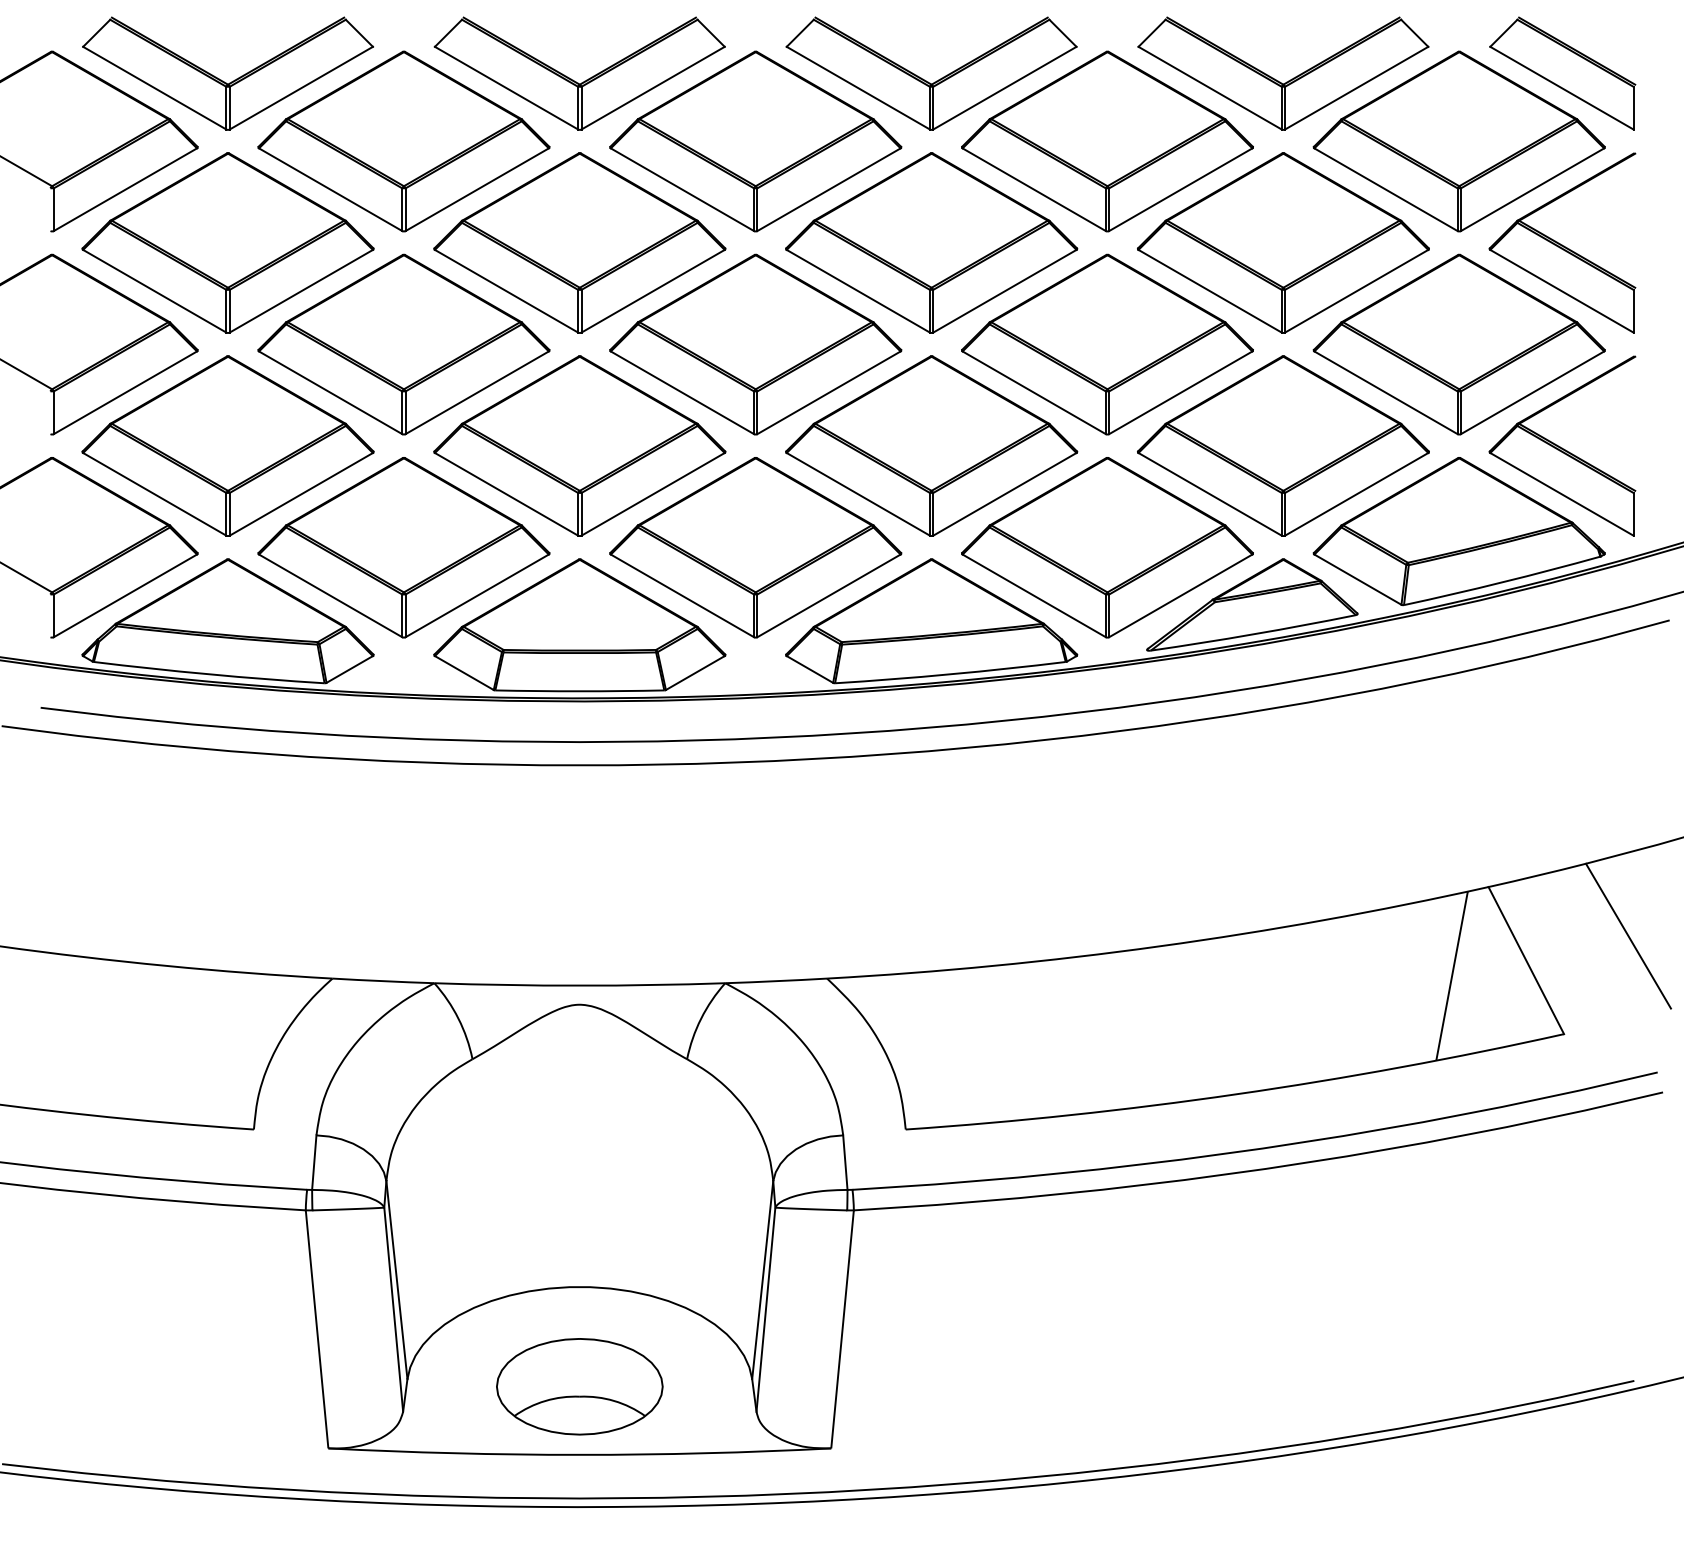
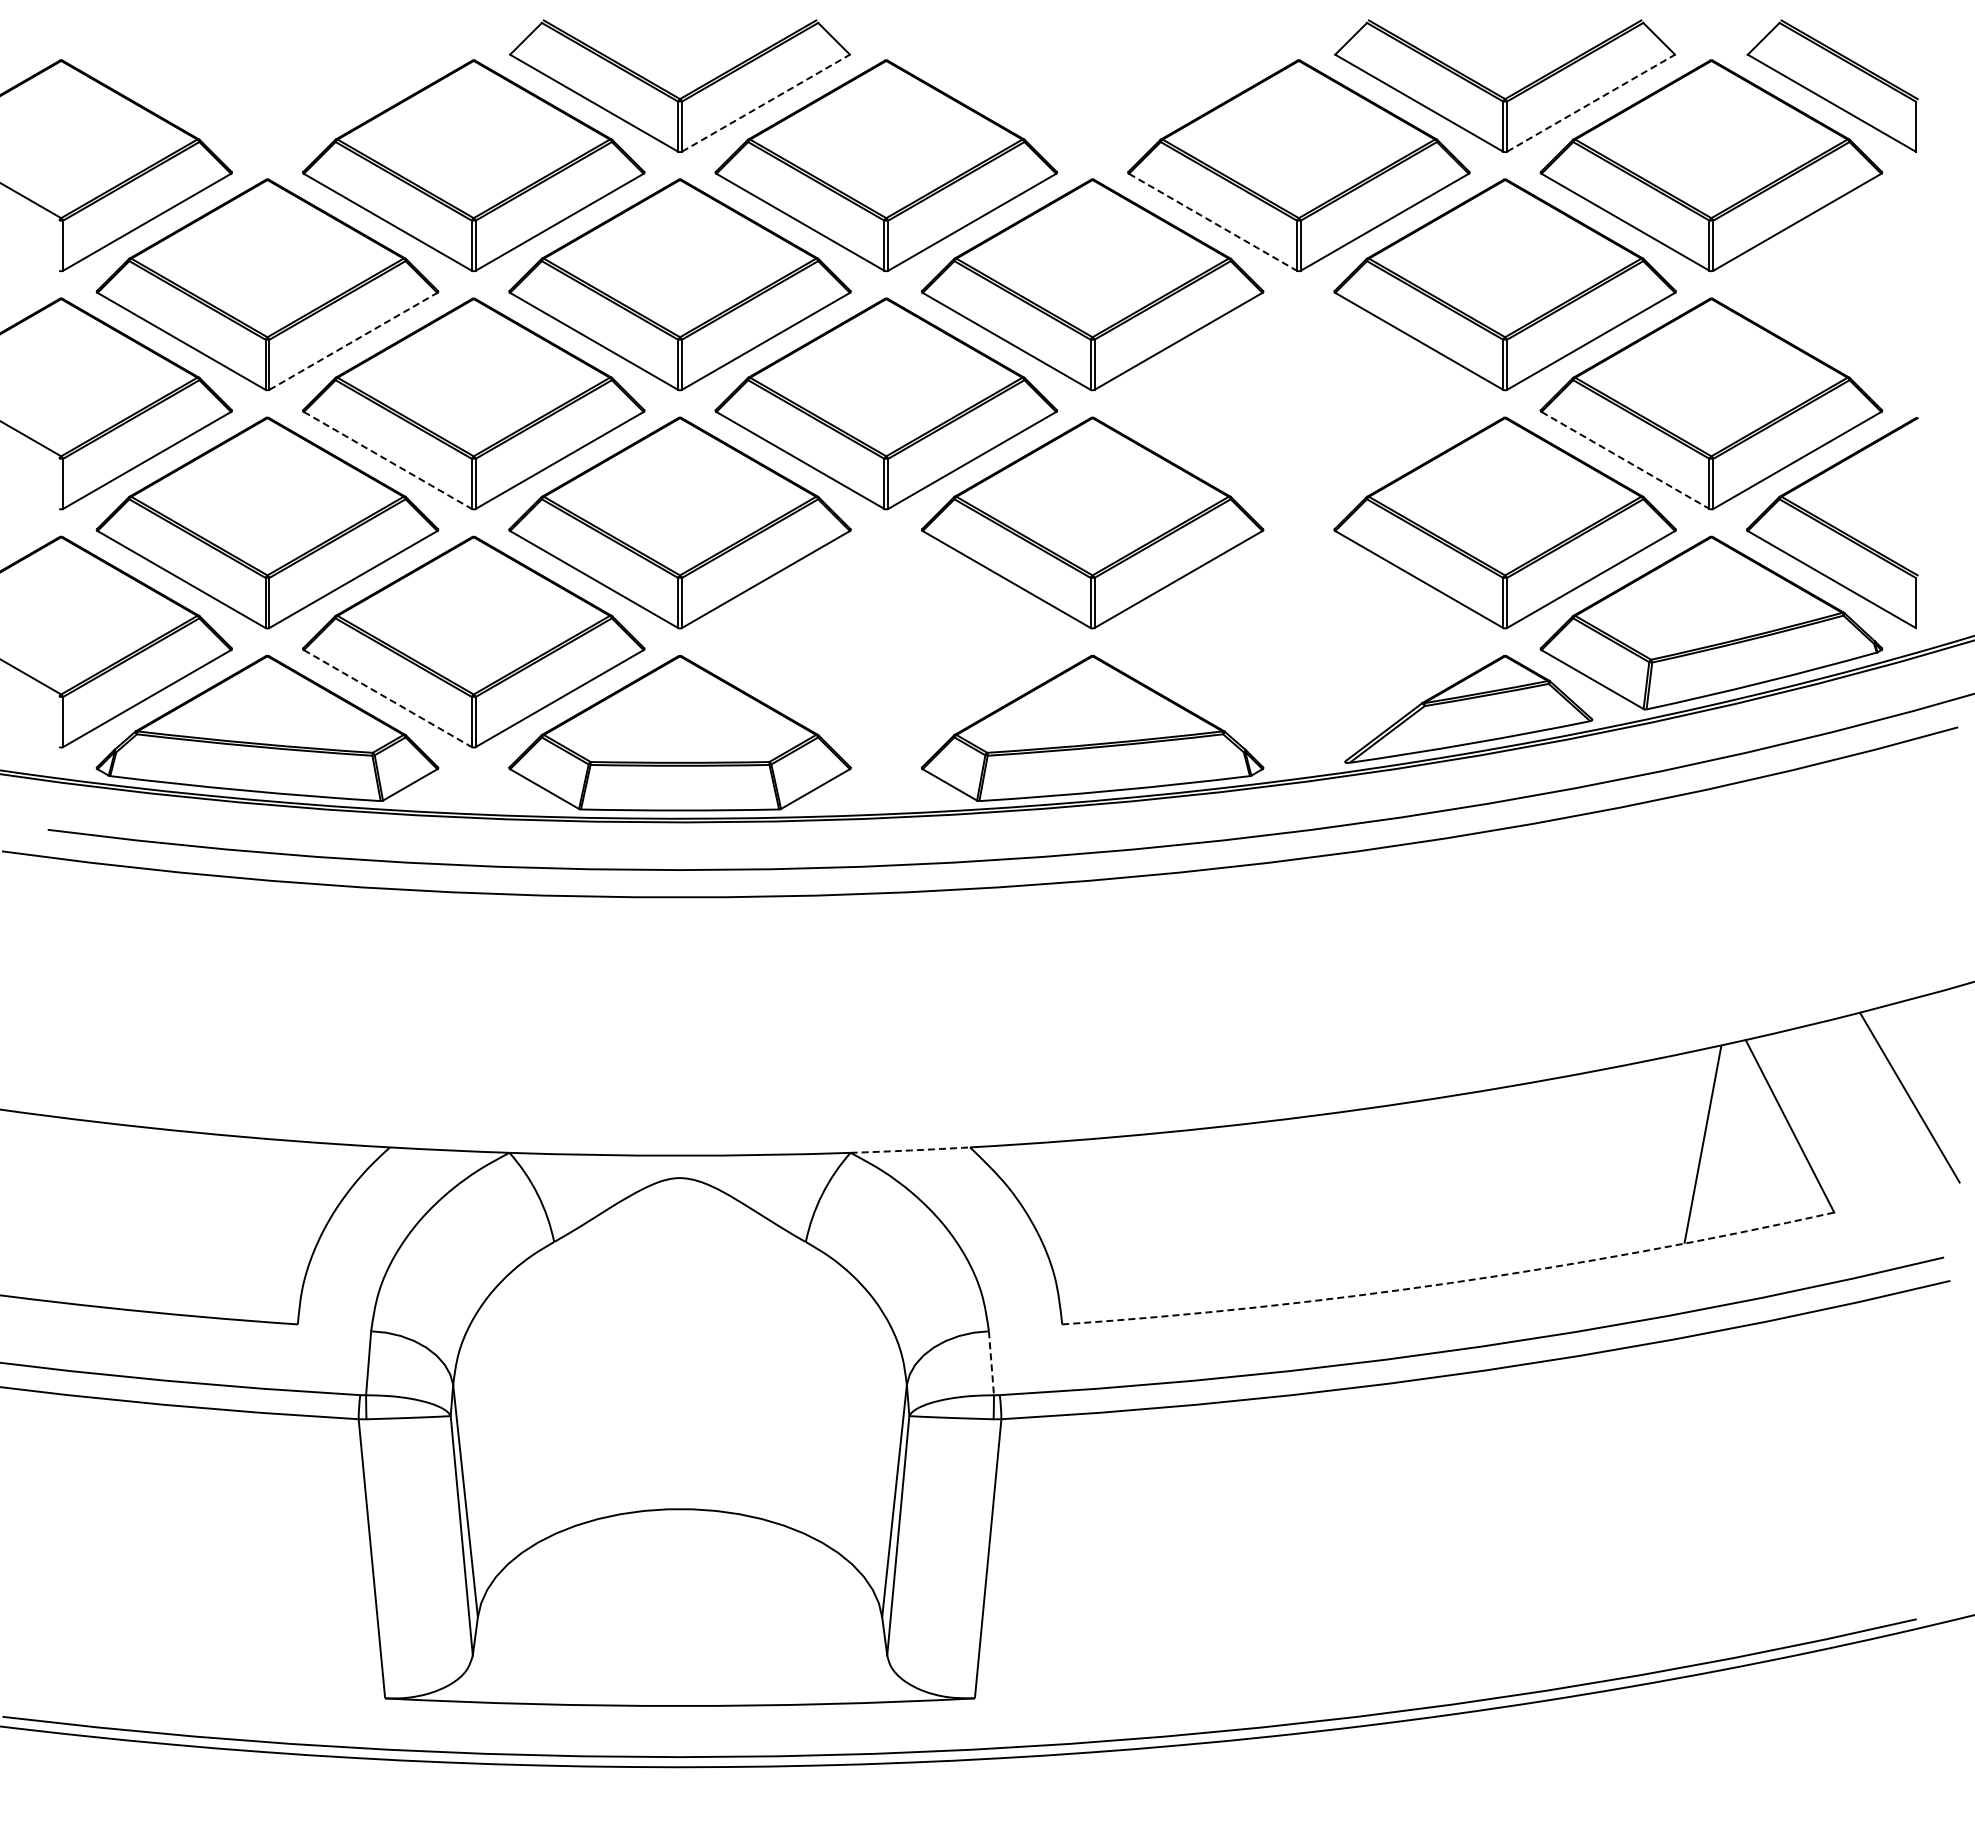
part: (925, 79) -> (1085, 93), removed
part: (224, 81) -> (263, 95), removed
line: (653, 88) -> (766, 103), solid -> dashed
line: (1357, 88) -> (1591, 103), solid -> dashed
line: (1033, 189) -> (1212, 222), solid -> dashed
part: (1562, 242) -> (1832, 284), removed
line: (301, 291) -> (353, 341), solid -> dashed
part: (1107, 344) -> (1298, 403), removed
line: (330, 392) -> (387, 460), solid -> dashed
line: (1386, 392) -> (1625, 460), solid -> dashed
part: (755, 547) -> (885, 641), removed
part: (1107, 547) -> (1298, 641), removed
line: (330, 595) -> (387, 698), solid -> dashed
arc: (776, 981) -> (910, 1150), solid -> dashed
arc: (1236, 1094) -> (1450, 1283), solid -> dashed
line: (845, 1162) -> (991, 1363), solid -> dashed
part: (580, 1387) -> (680, 1626), removed

